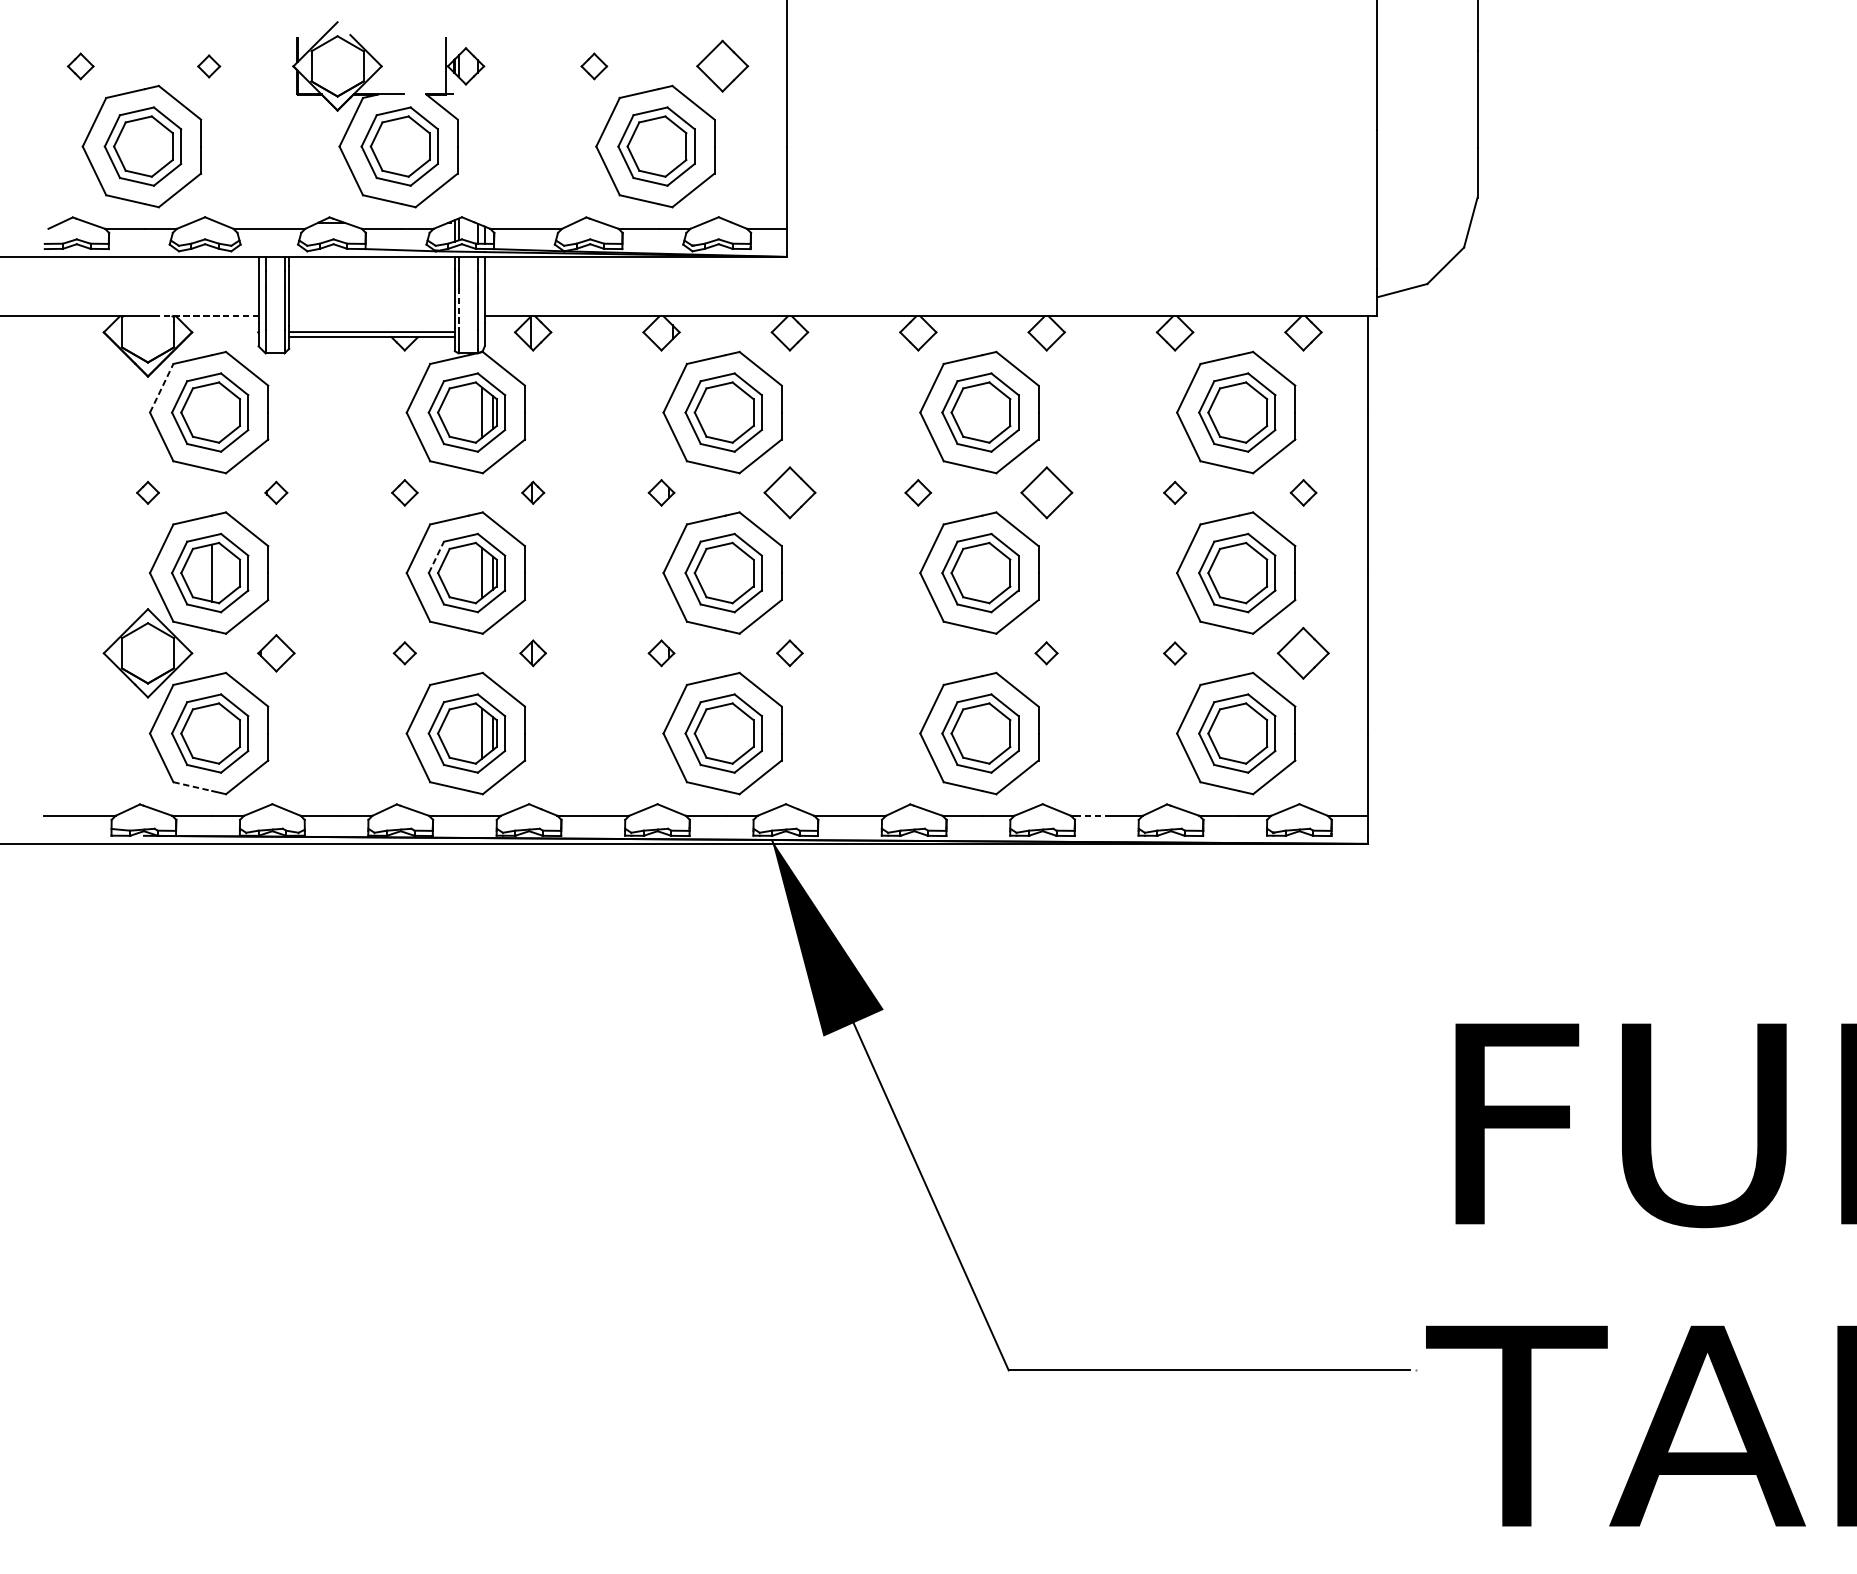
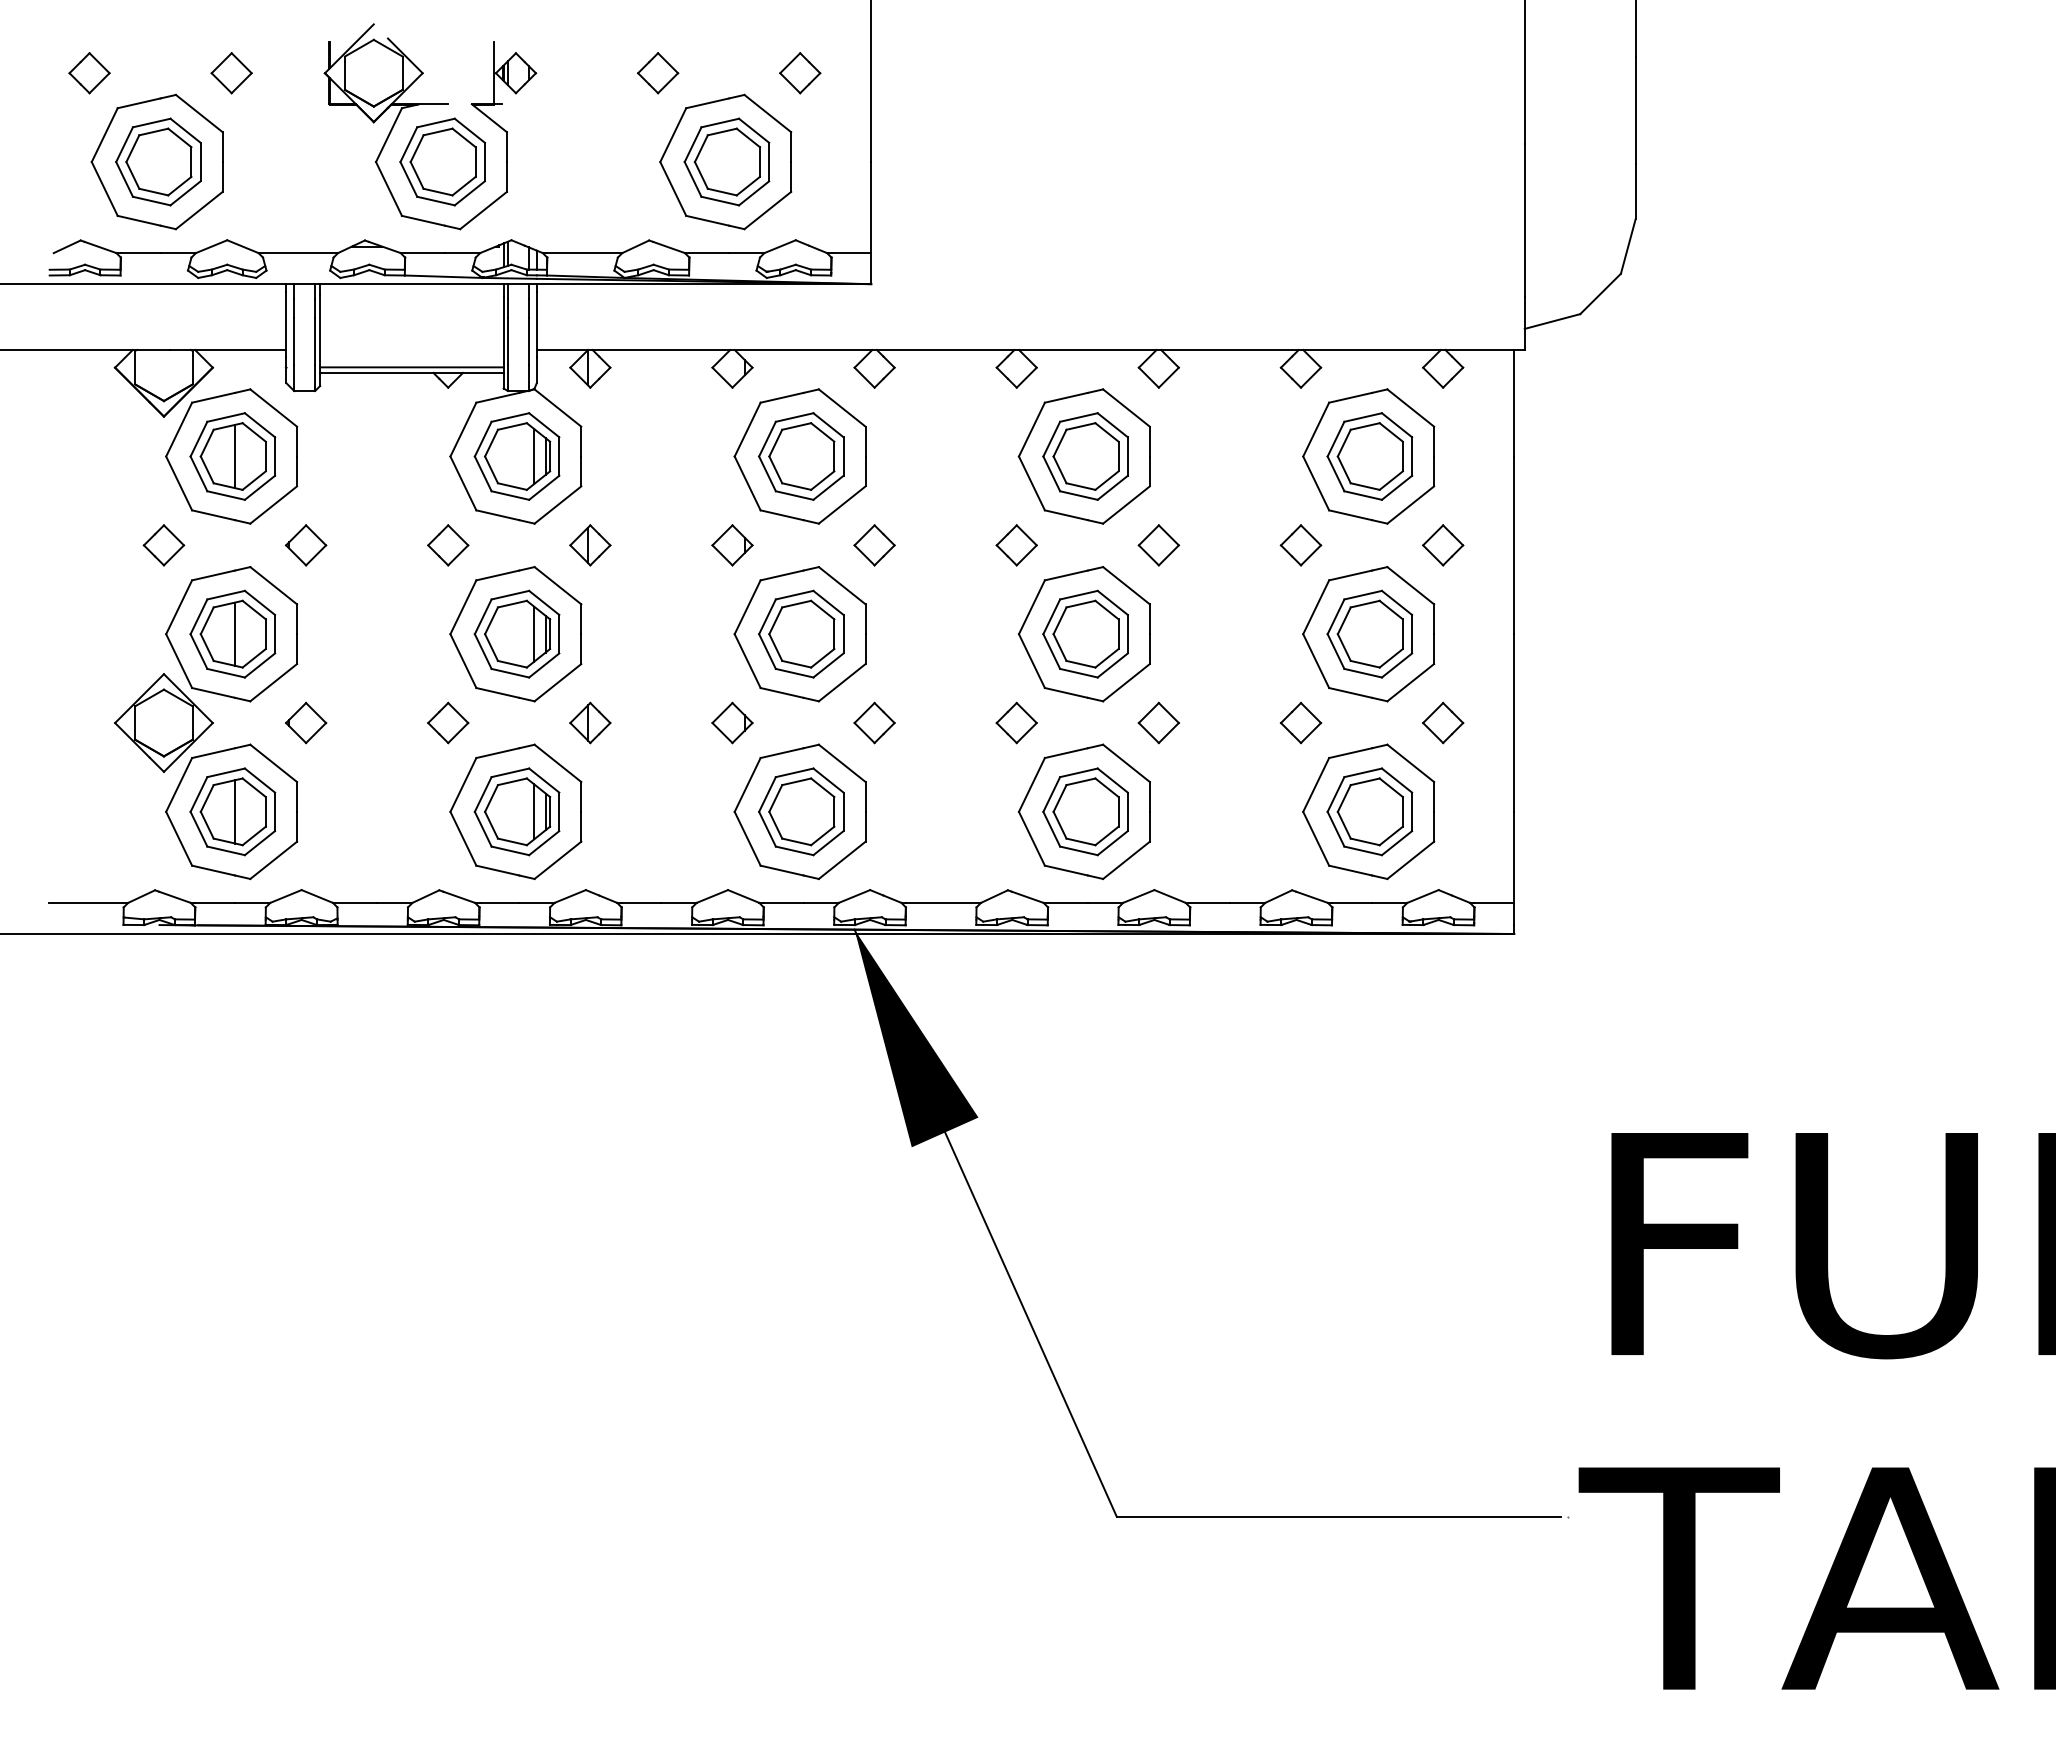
part: (80, 66) -> (89, 73), size x1.43
part: (209, 66) -> (231, 73), size x1.67
part: (593, 66) -> (657, 73), size x1.43
part: (722, 66) -> (800, 73), size x0.71
line: (459, 309) -> (508, 342), dashed -> solid
line: (206, 316) -> (228, 350), dashed -> solid
line: (162, 388) -> (179, 429), dashed -> solid
line: (212, 412) -> (235, 456), added
part: (147, 492) -> (163, 545), size x1.67
part: (275, 492) -> (305, 545), size x1.67
part: (405, 492) -> (448, 545), size x1.43
part: (533, 492) -> (590, 545), size x1.67
part: (661, 492) -> (732, 545), size x1.43
part: (789, 492) -> (874, 545), size x0.71
part: (918, 492) -> (1016, 545), size x1.43
part: (1046, 492) -> (1158, 545), size x0.71
part: (1174, 492) -> (1300, 545), size x1.67
part: (1303, 492) -> (1443, 545), size x1.43
line: (436, 557) -> (483, 616), dashed -> solid
part: (405, 652) -> (448, 722), size x1.67
part: (533, 652) -> (590, 722), size x1.43
part: (661, 652) -> (732, 722), size x1.43
part: (789, 652) -> (874, 722), size x1.43
part: (918, 652) -> (1016, 722), added
part: (1046, 652) -> (1158, 722), size x1.67
part: (1303, 652) -> (1443, 722), size x0.71
part: (1174, 653) -> (1300, 723), size x1.67
line: (212, 733) -> (235, 811), added
line: (193, 786) -> (214, 870), dashed -> solid
line: (1093, 815) -> (1210, 902), dashed -> solid

